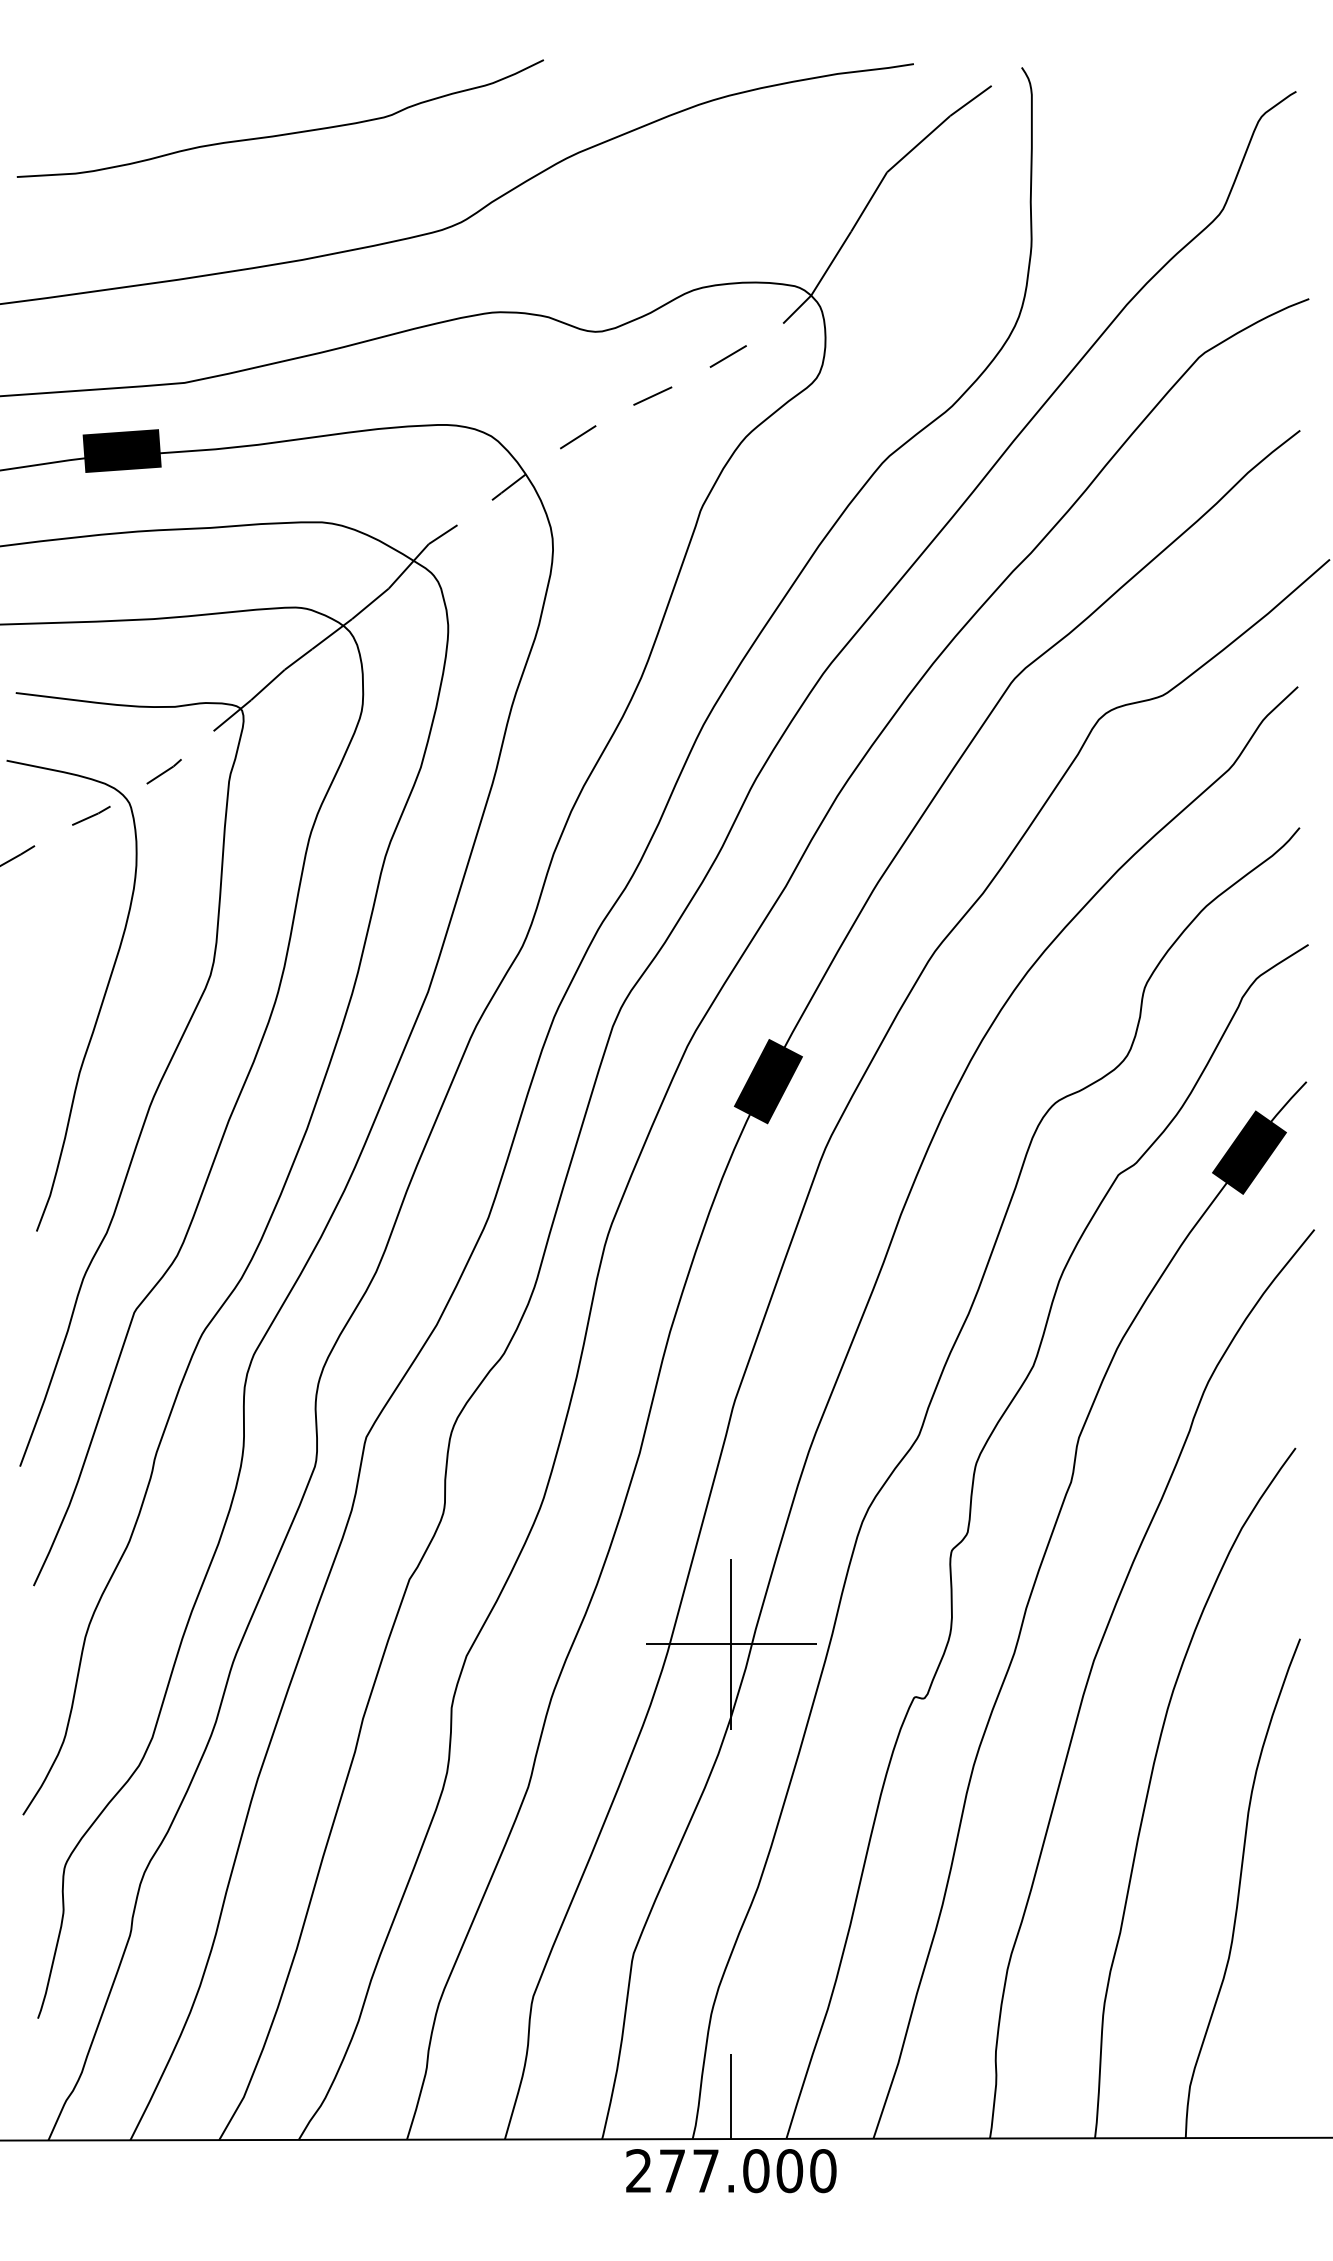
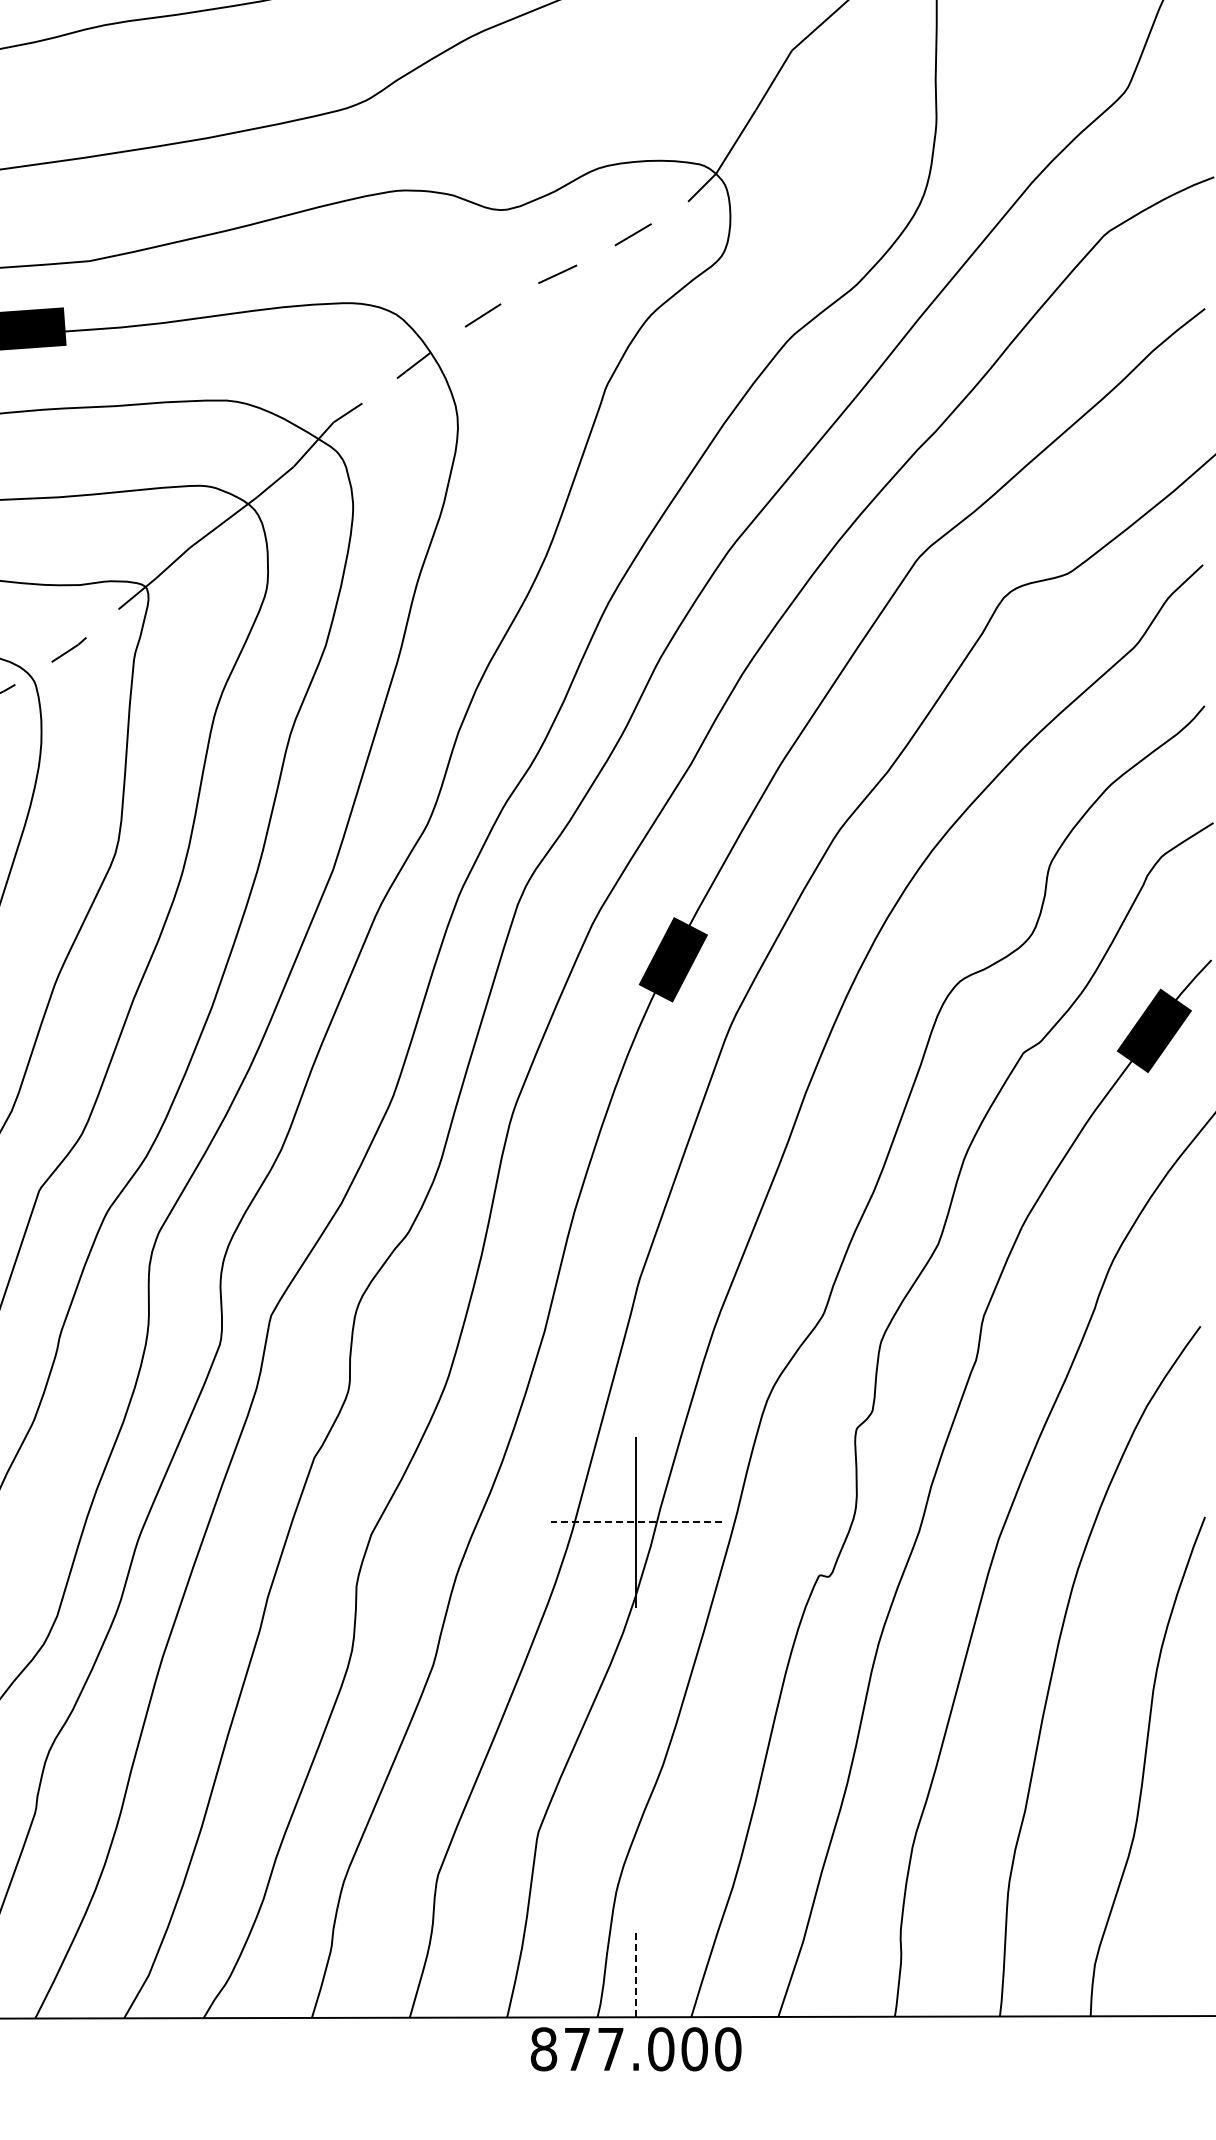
line: (730, 1644) -> (635, 1522), solid -> dashed
line: (731, 2096) -> (636, 1974), solid -> dashed
text: (639, 2171) -> (544, 2049), 277.000 -> 877.000

